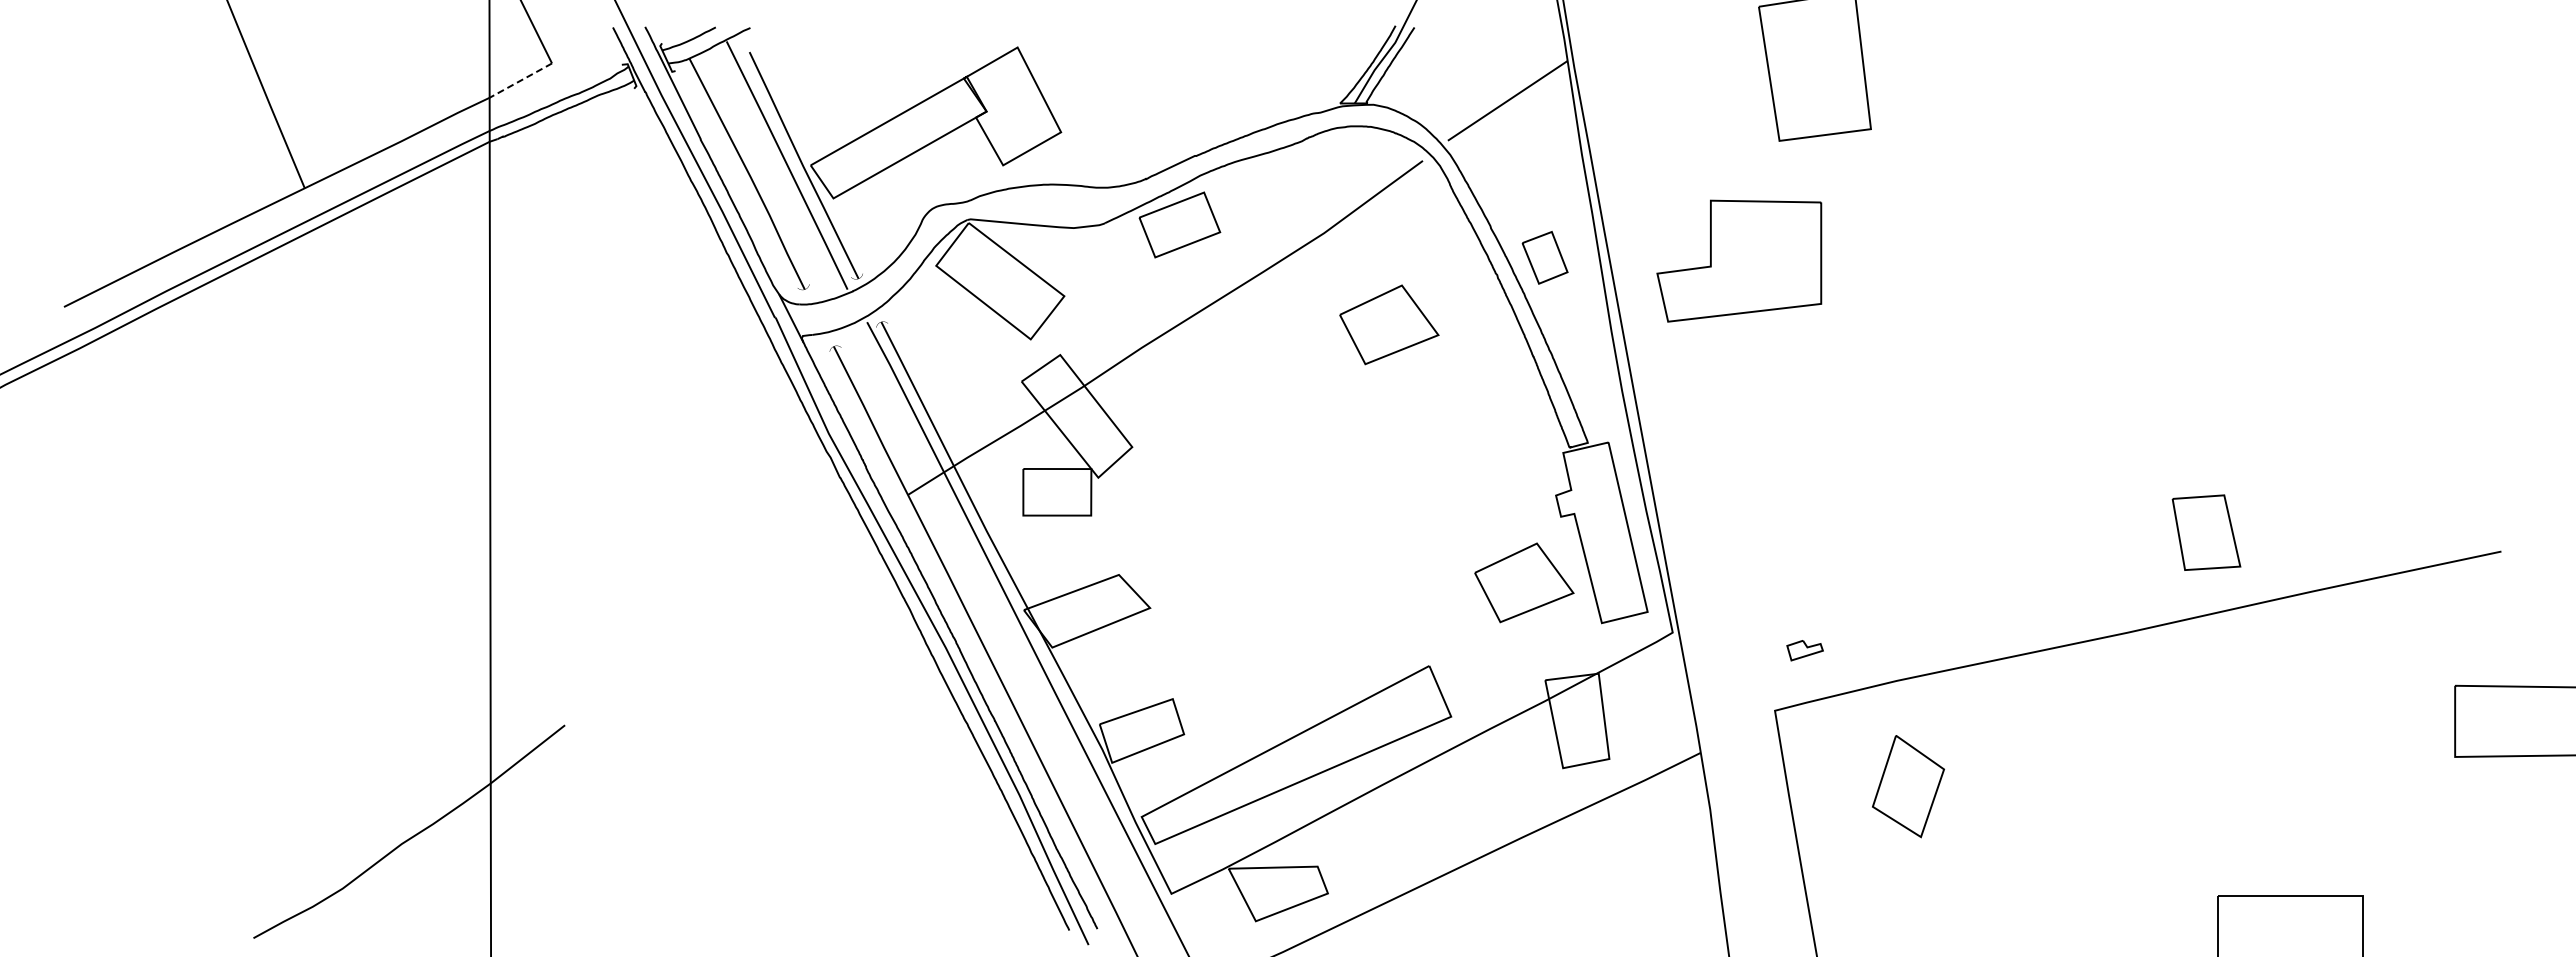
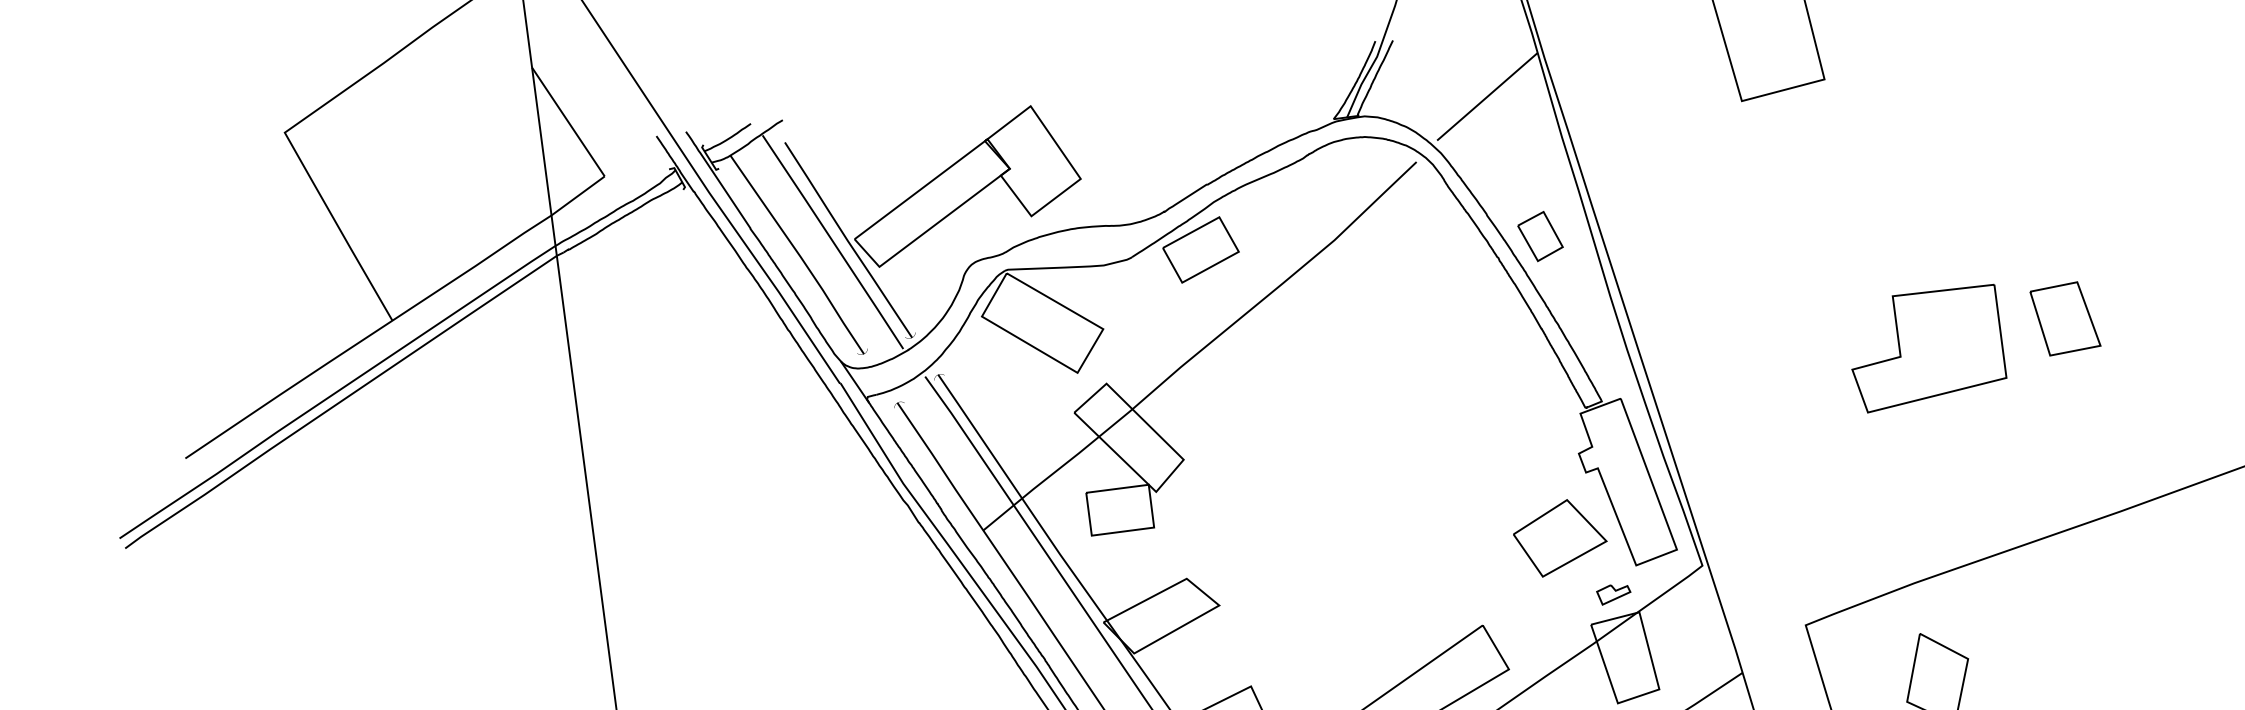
line: (520, 80) -> (577, 195), dashed -> solid
part: (1739, 260) -> (1926, 347), moved
part: (1389, 324) -> (1405, 316), removed
part: (2206, 532) -> (2065, 318), moved
part: (1804, 650) -> (1613, 593), moved

